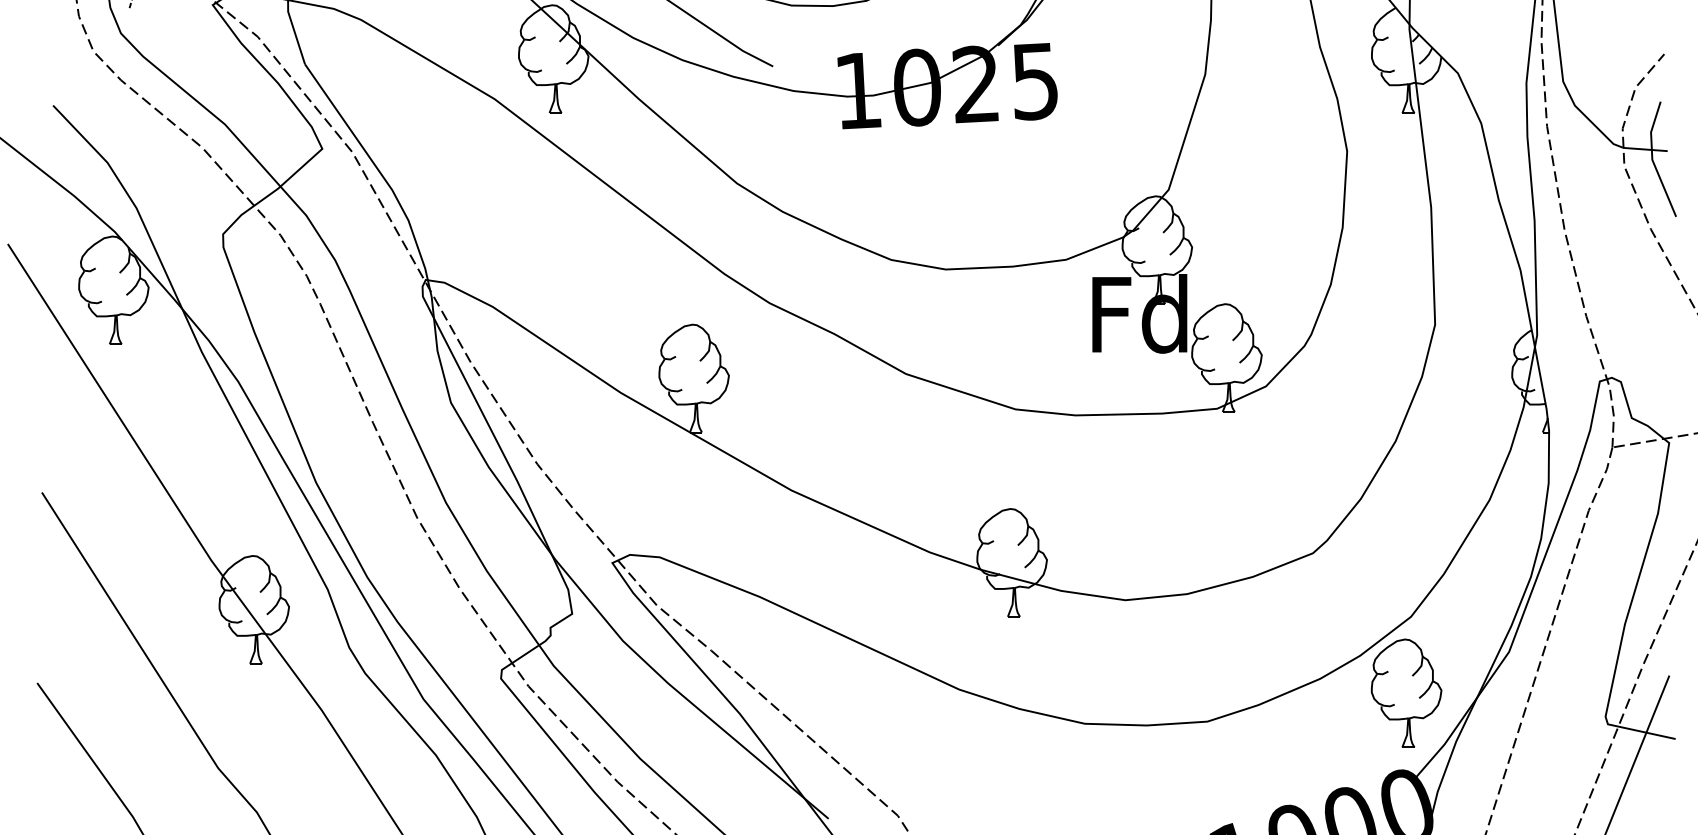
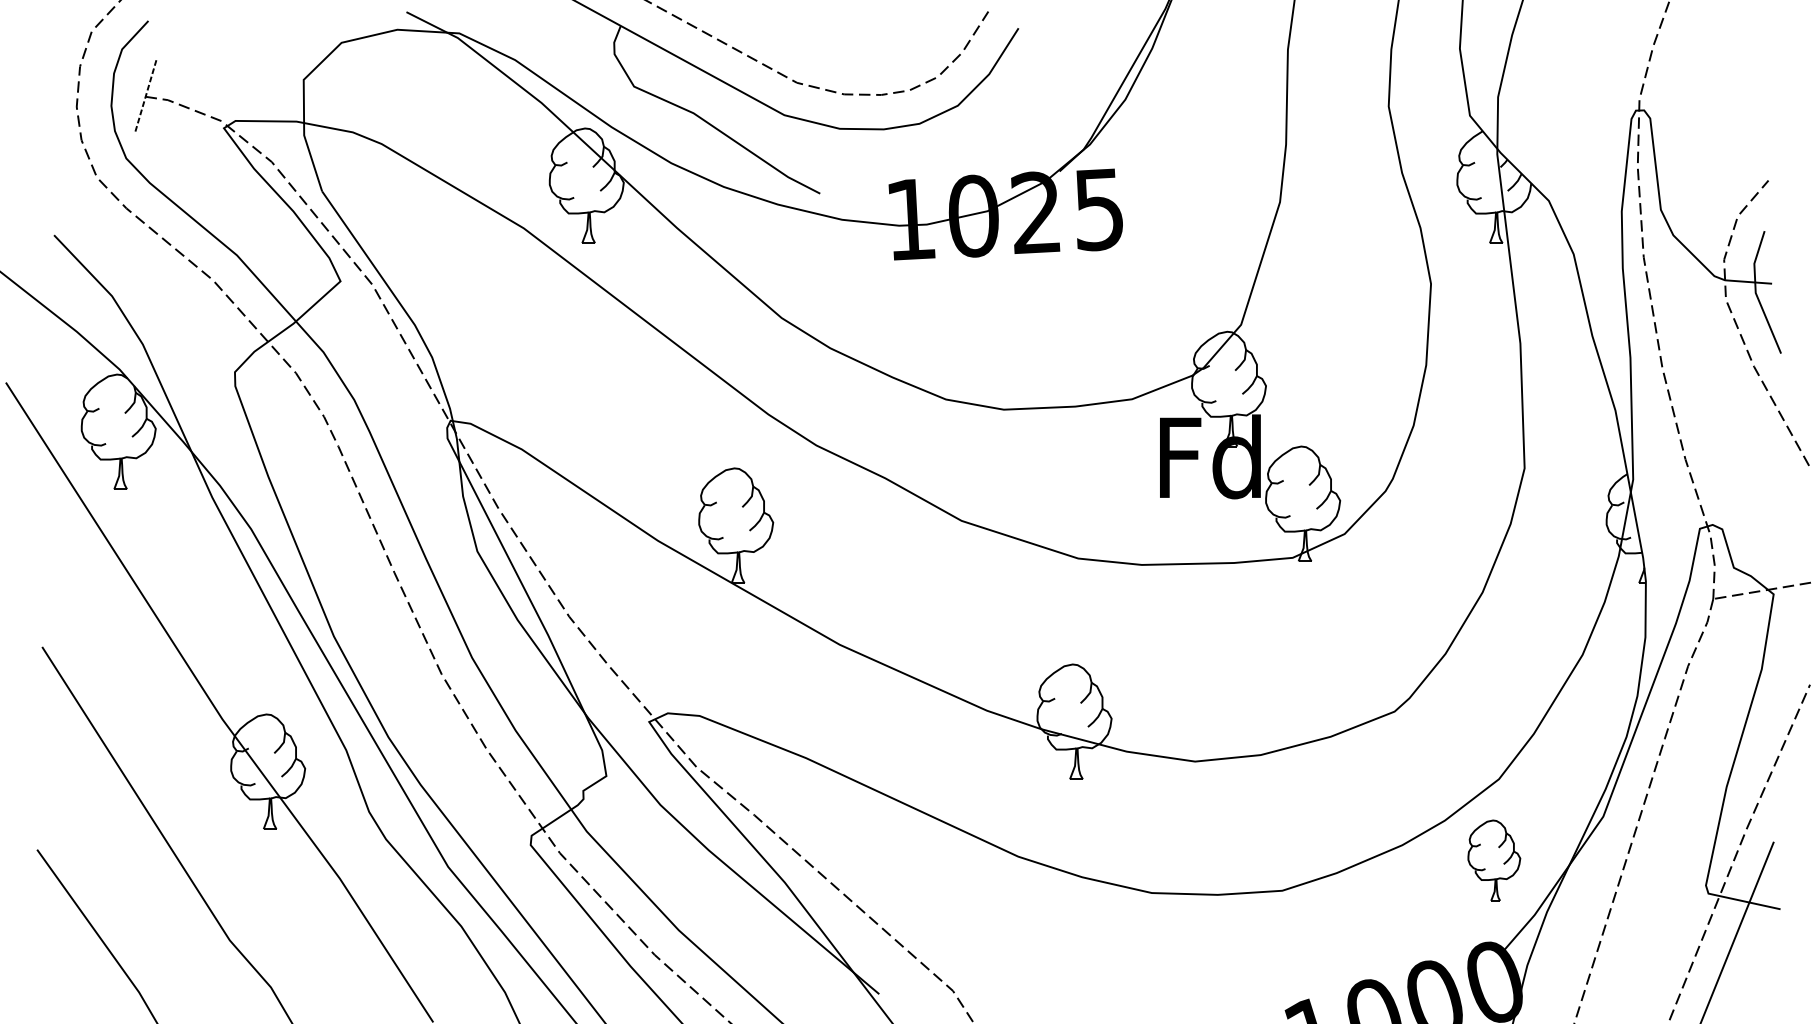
part: (1406, 693) -> (1494, 860), size x0.7

